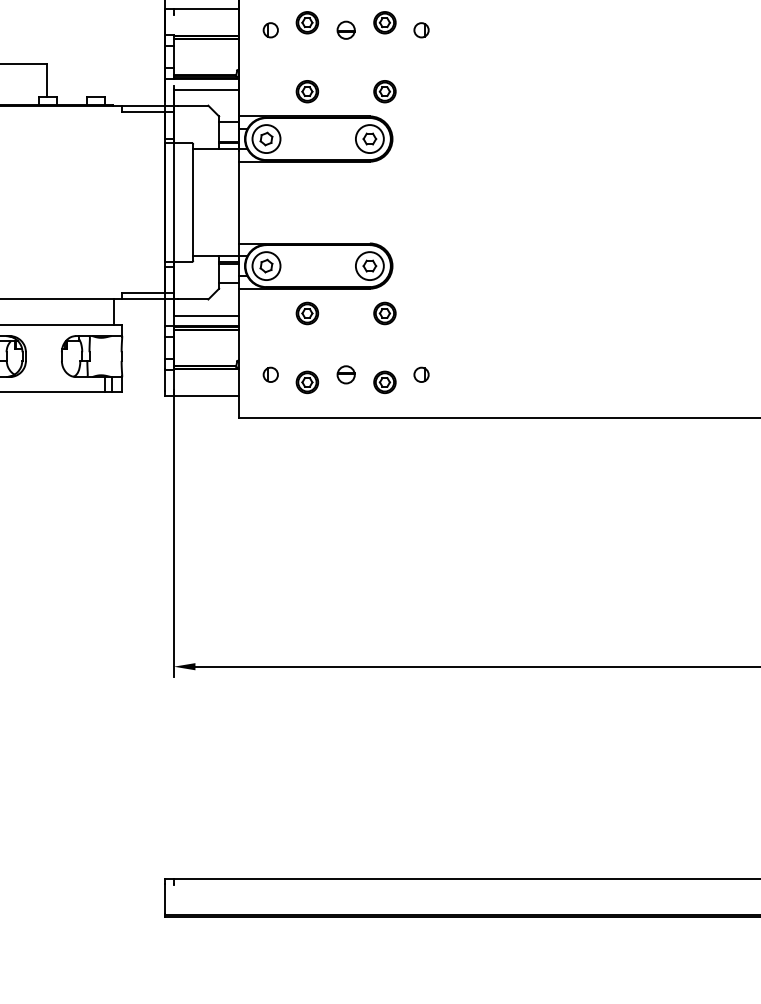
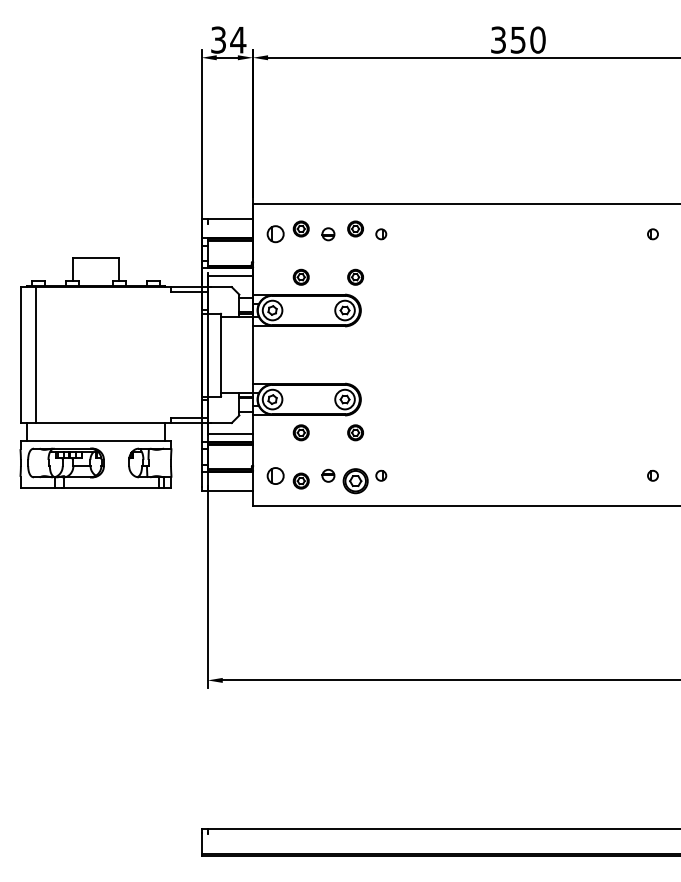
part: (270, 30) -> (275, 234), size x1.6
part: (270, 374) -> (275, 475), size x1.6
part: (384, 381) -> (355, 480), size x1.6

